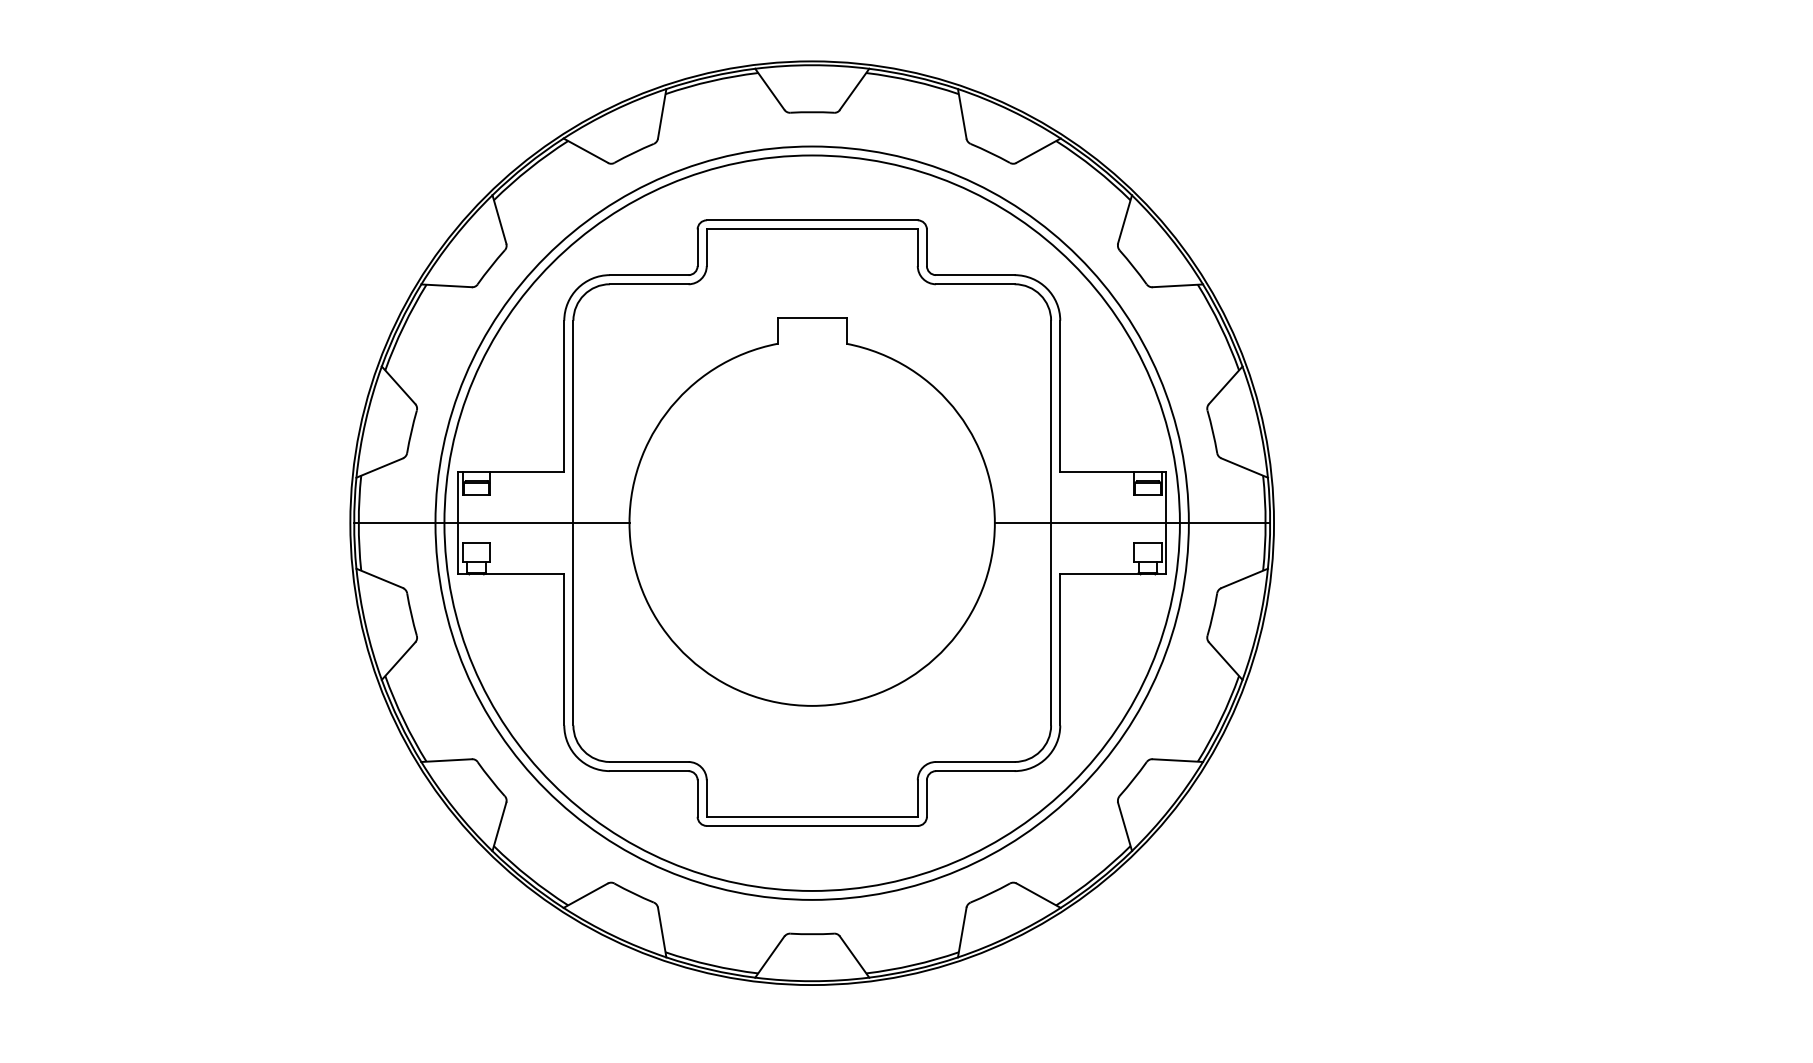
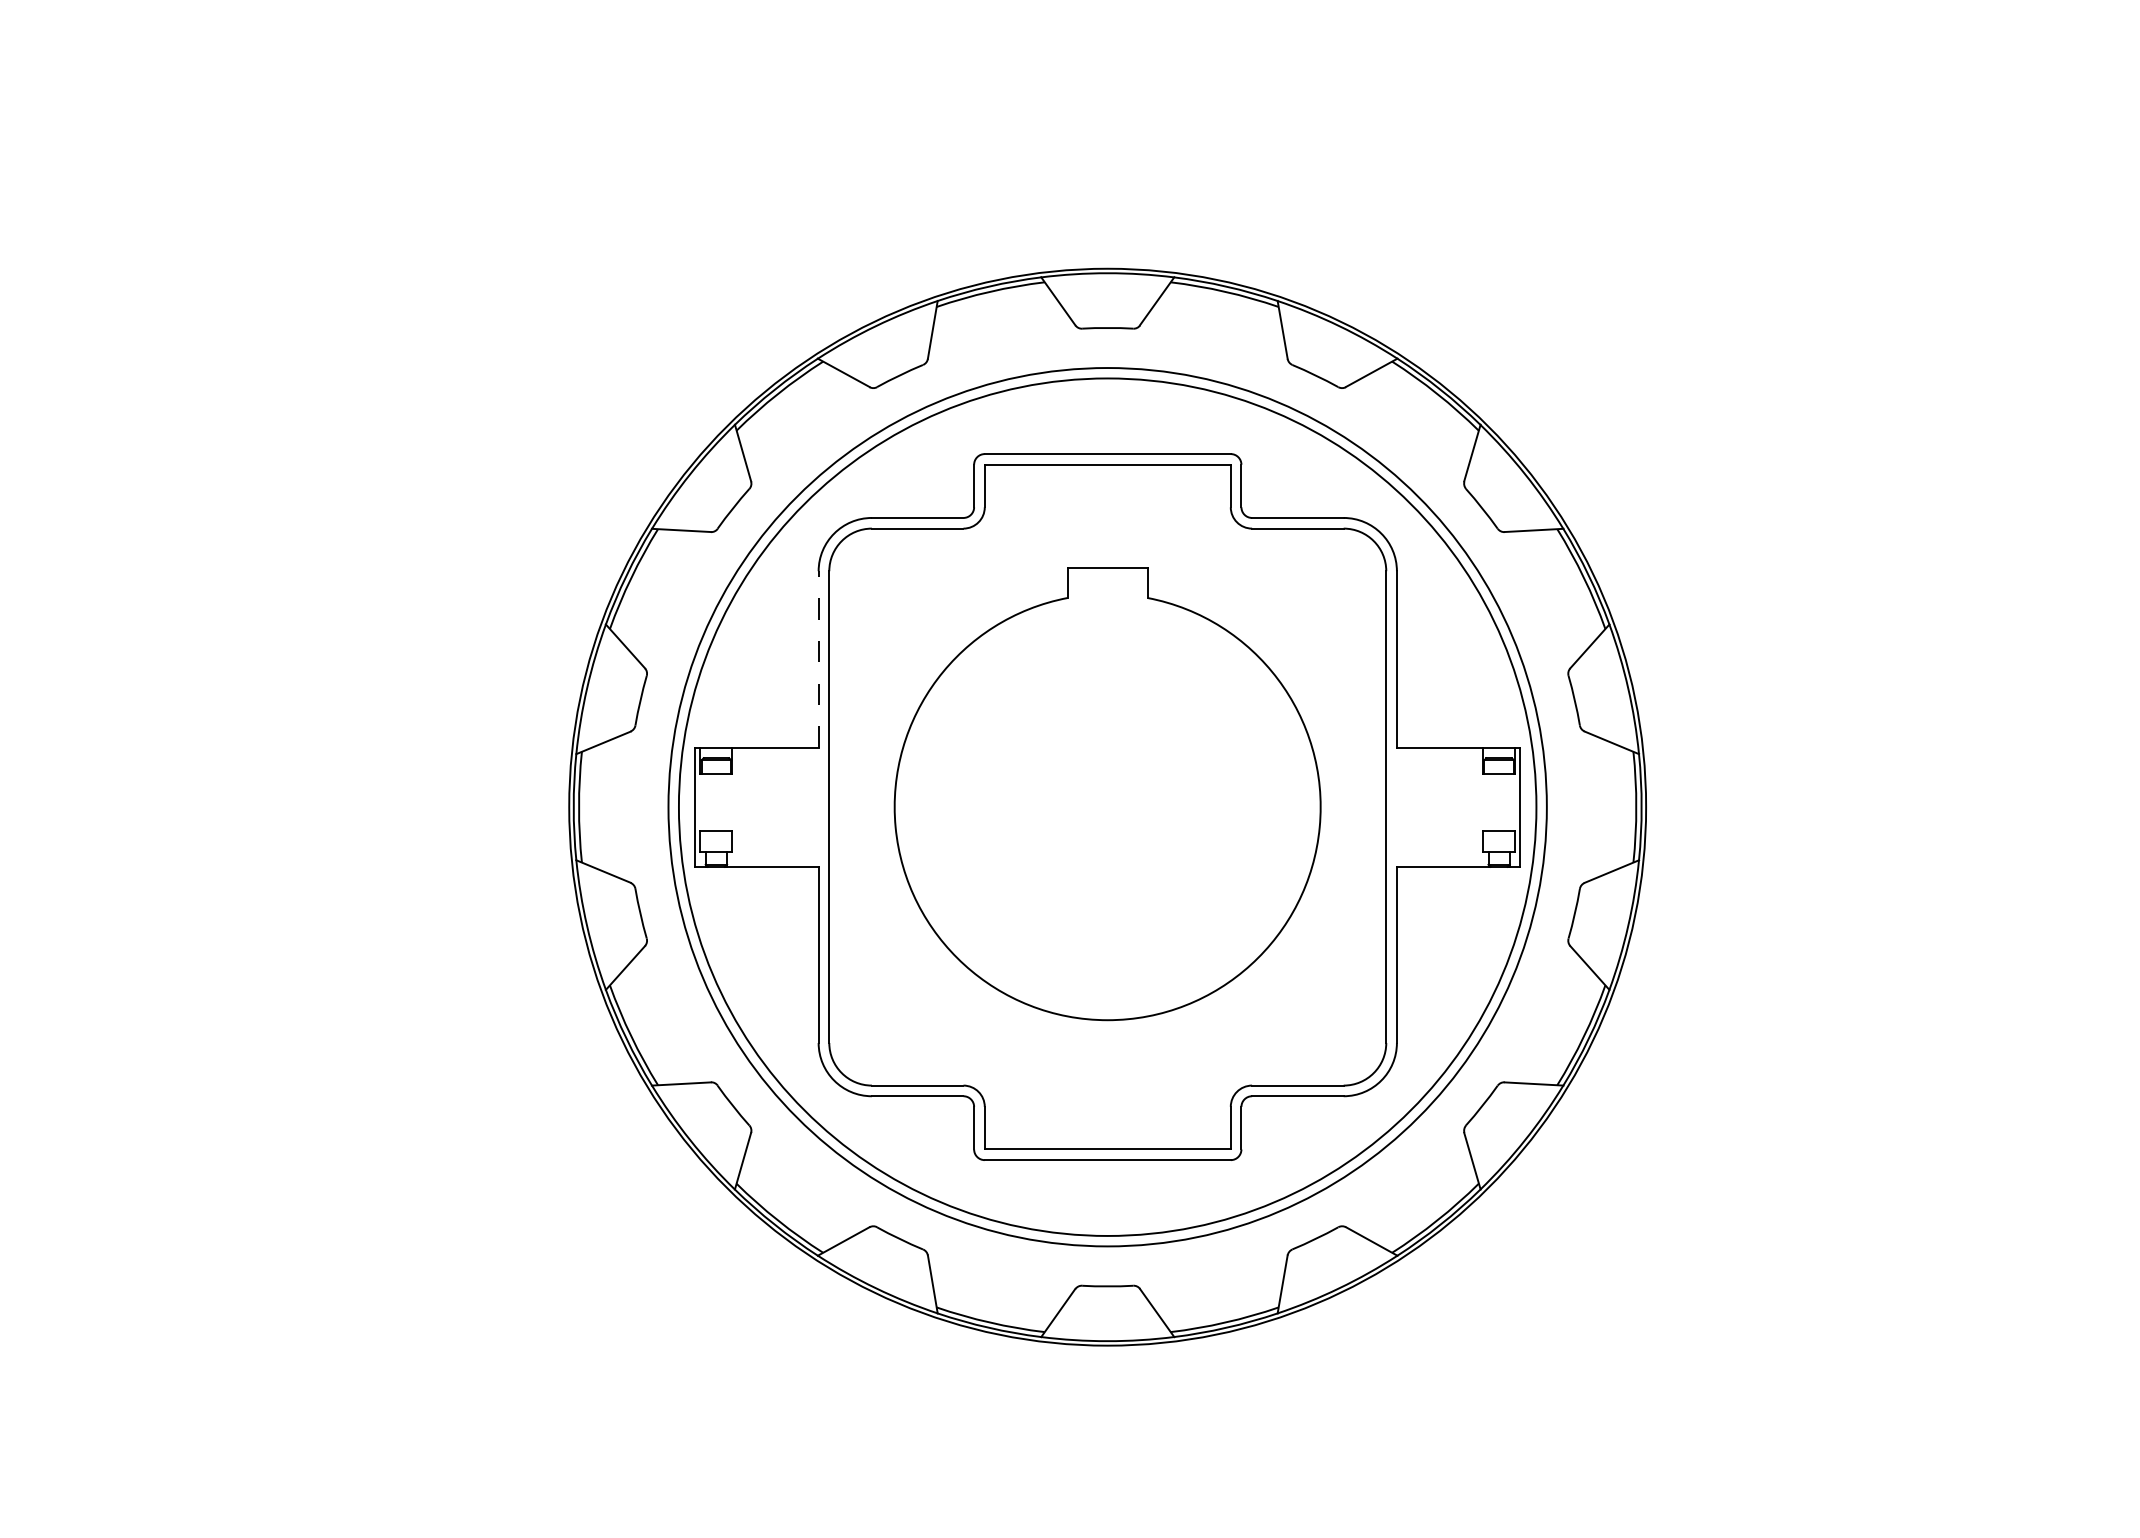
line: (564, 395) -> (818, 658), solid -> dashed
line: (491, 523) -> (733, 807), removed
line: (1131, 523) -> (1480, 807), removed

